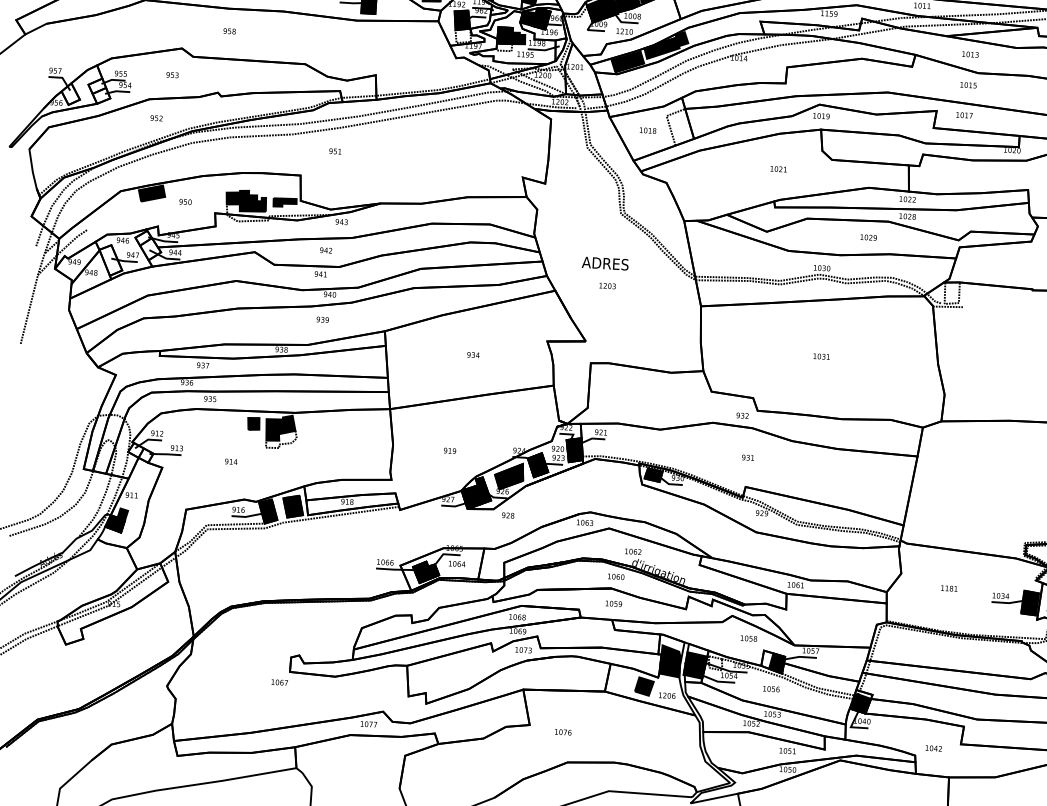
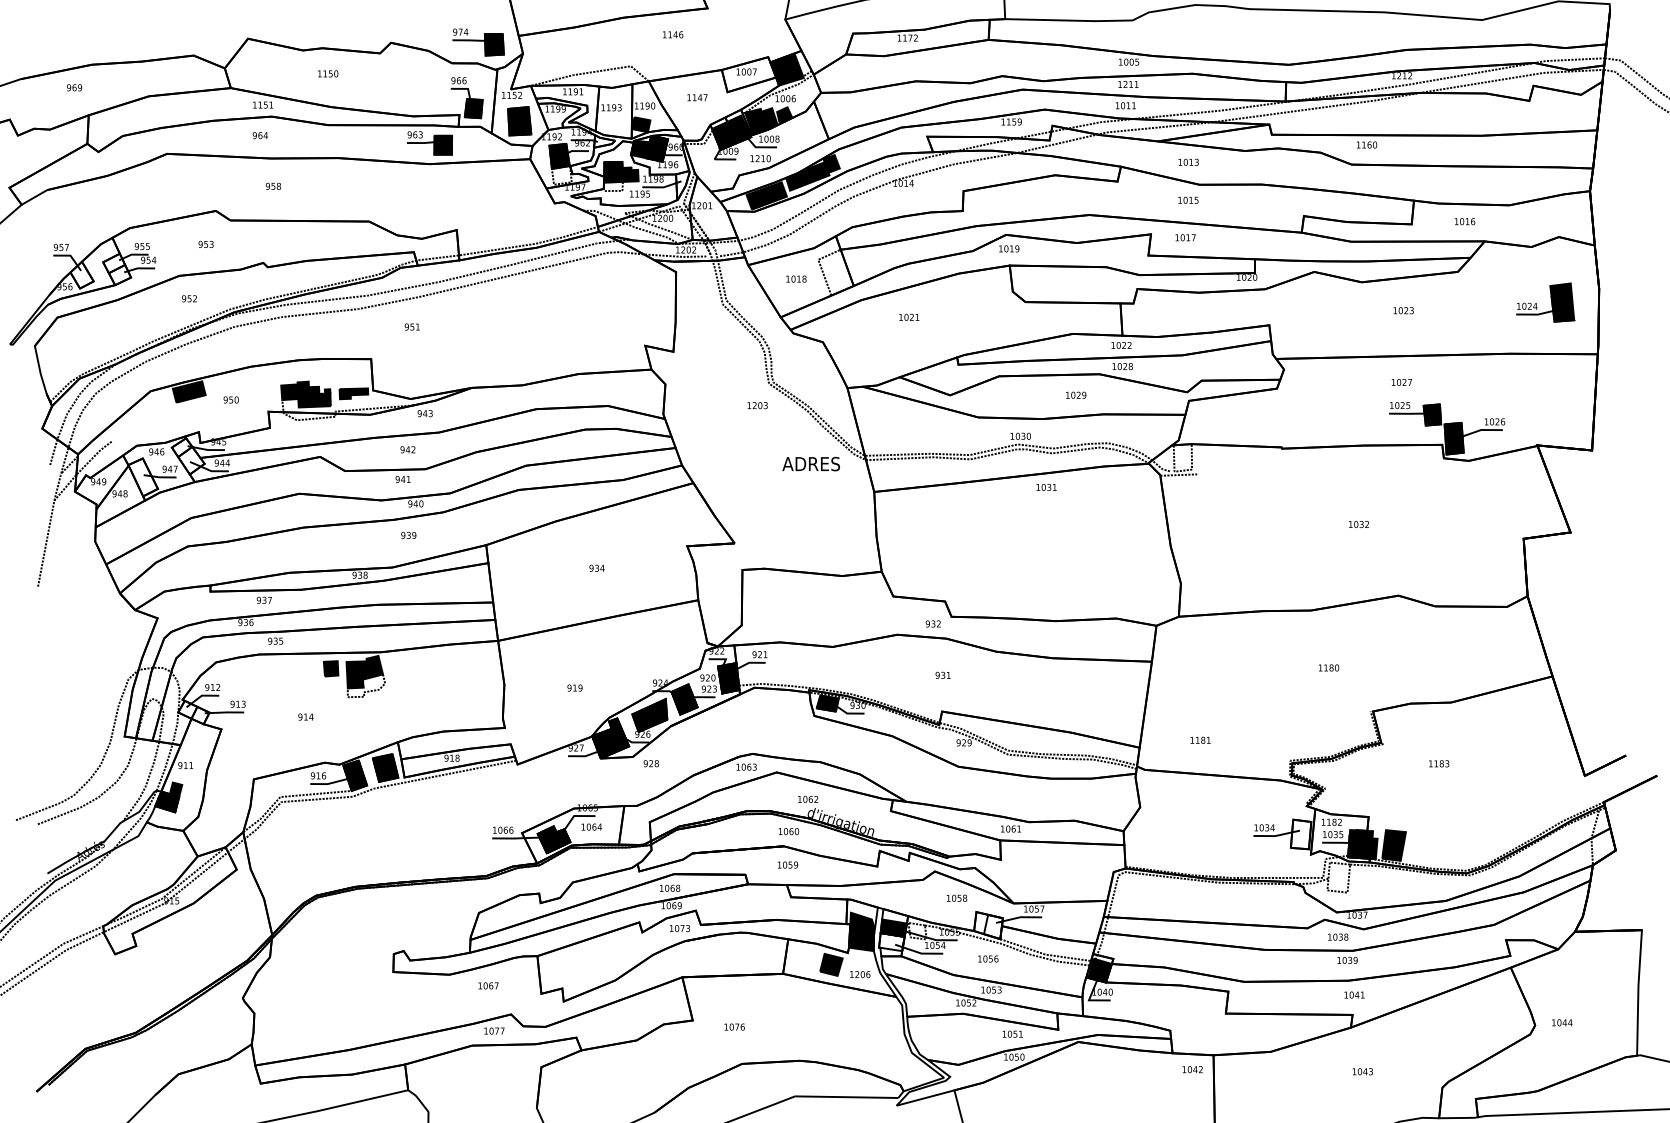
text: (778, 168) -> (909, 316), moved
text: (604, 263) -> (810, 463), moved
text: (607, 285) -> (757, 405), moved
text: (821, 356) -> (1046, 487), moved
text: (949, 587) -> (1200, 739), moved
fill: (1029, 603) -> (1300, 834), removed
fill: (776, 663) -> (992, 926), removed
fill: (693, 671) -> (891, 942), removed
text: (279, 682) -> (488, 985), moved
text: (933, 748) -> (1192, 1069), moved

